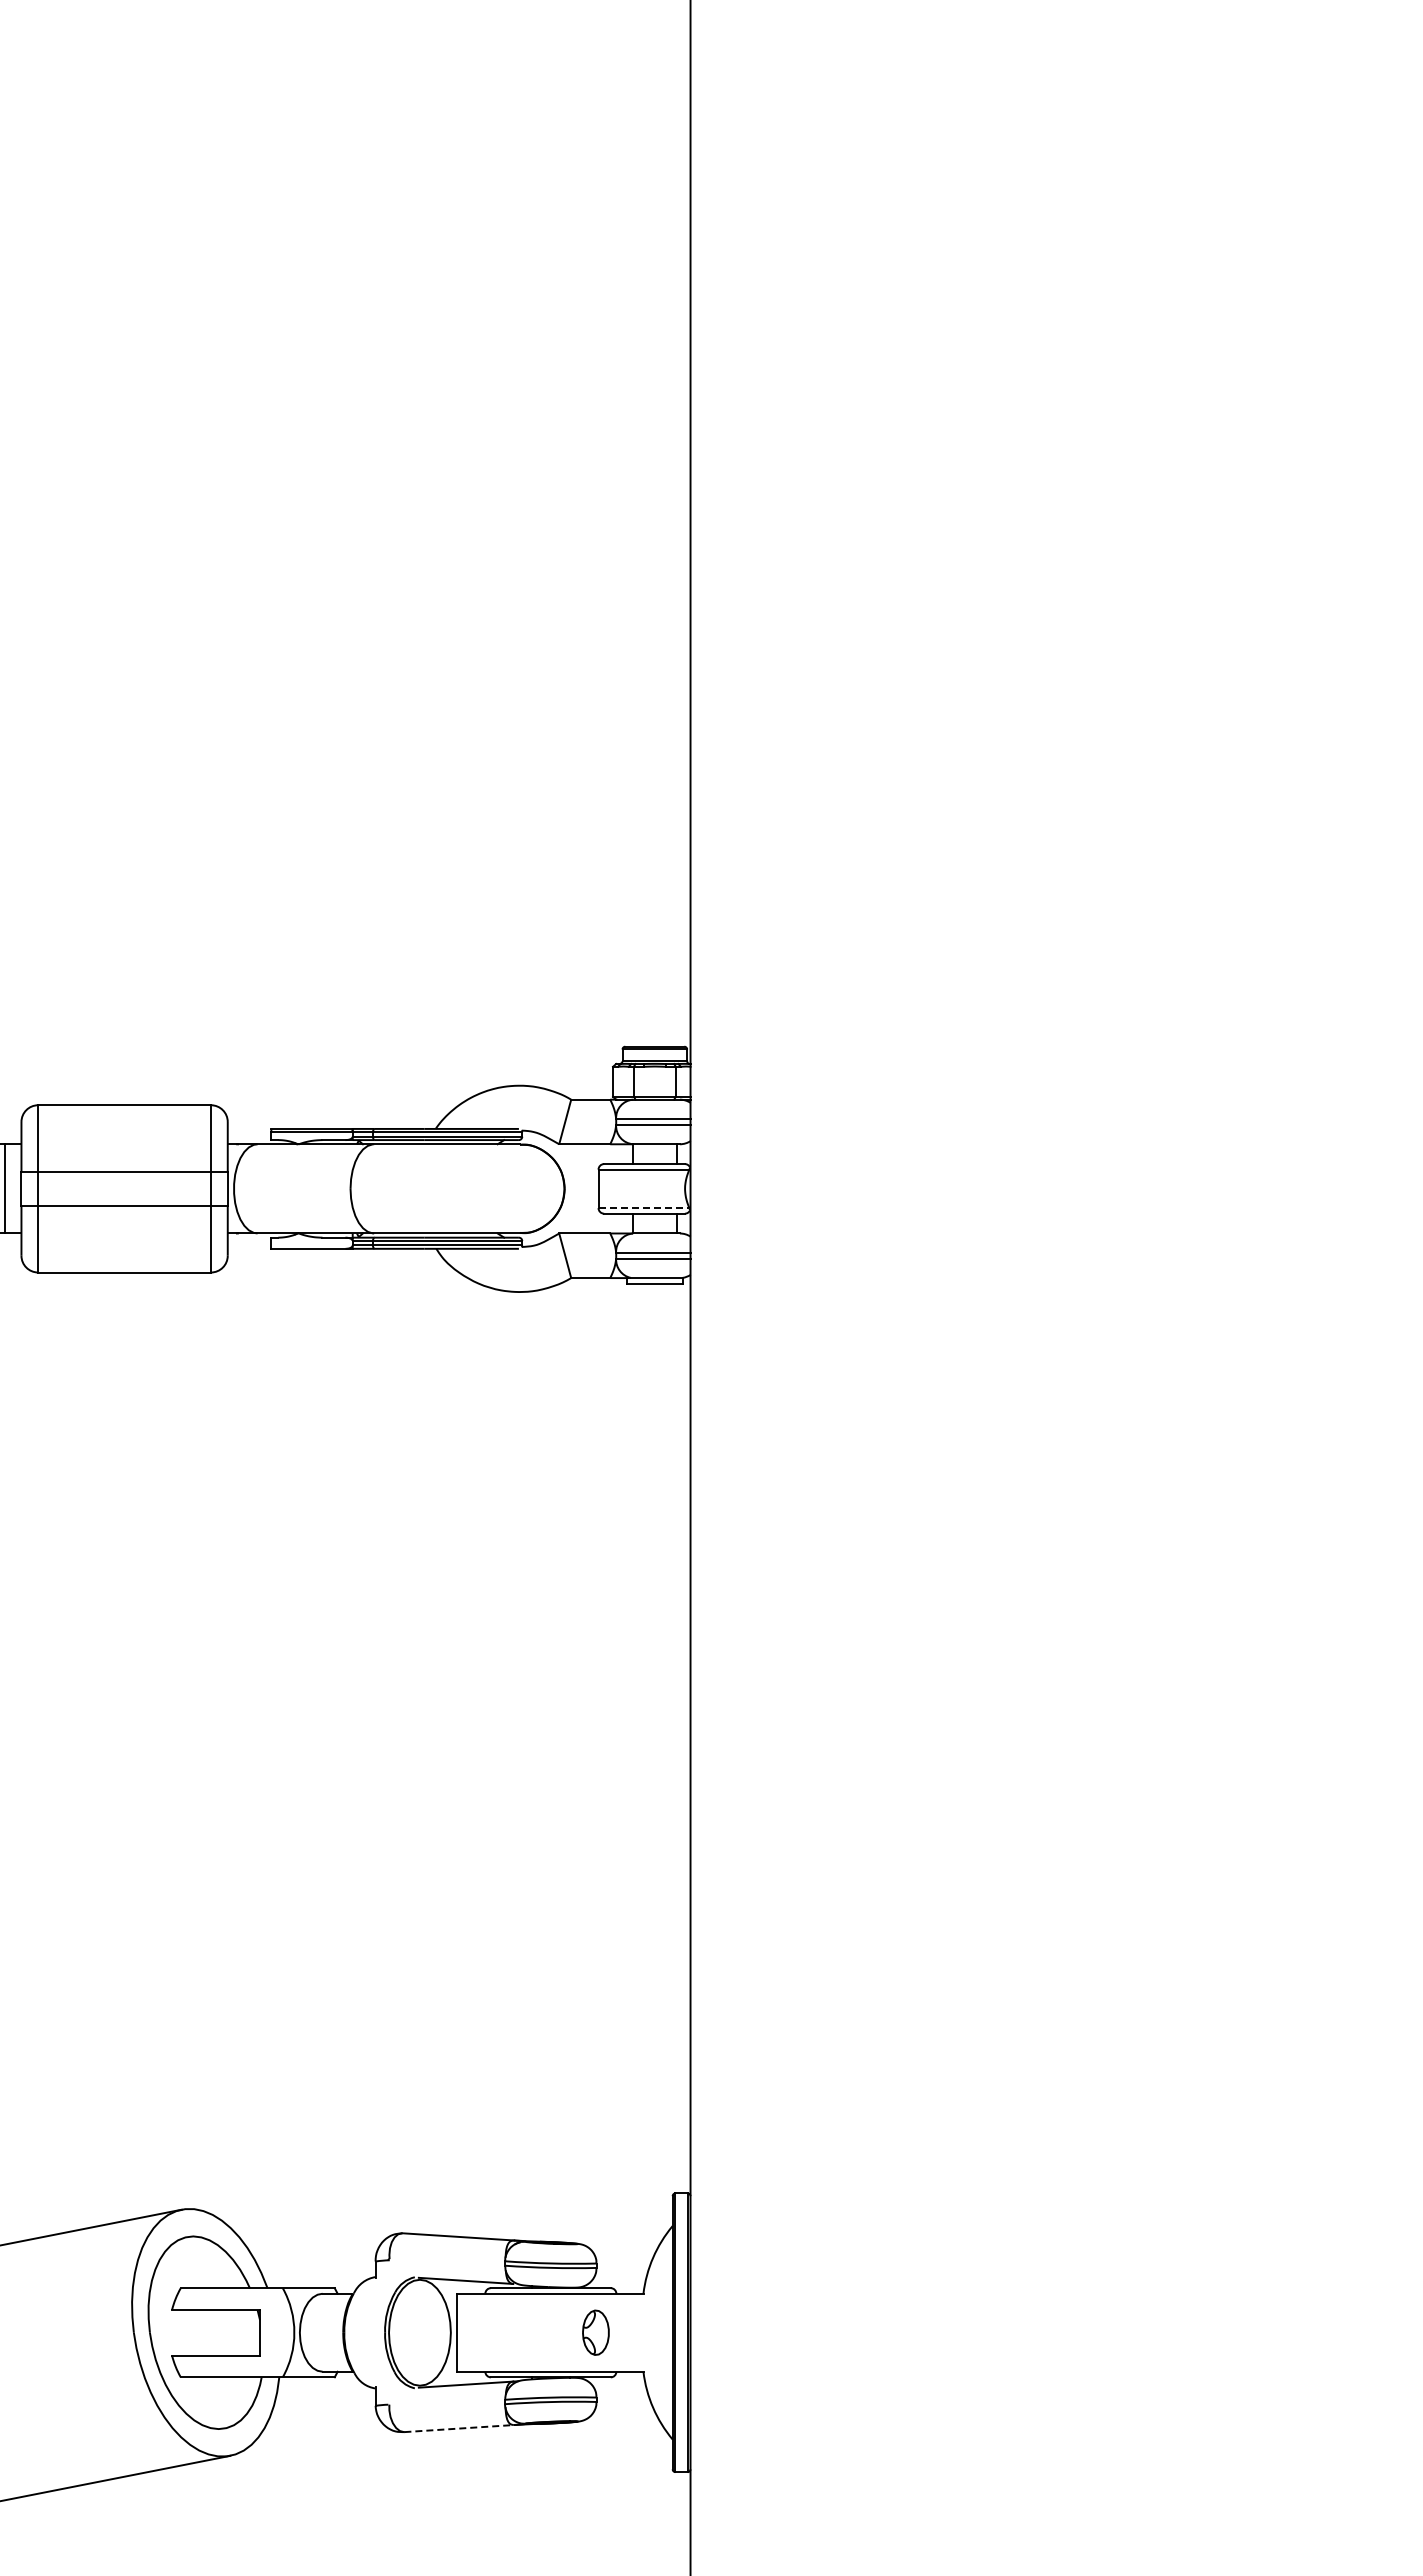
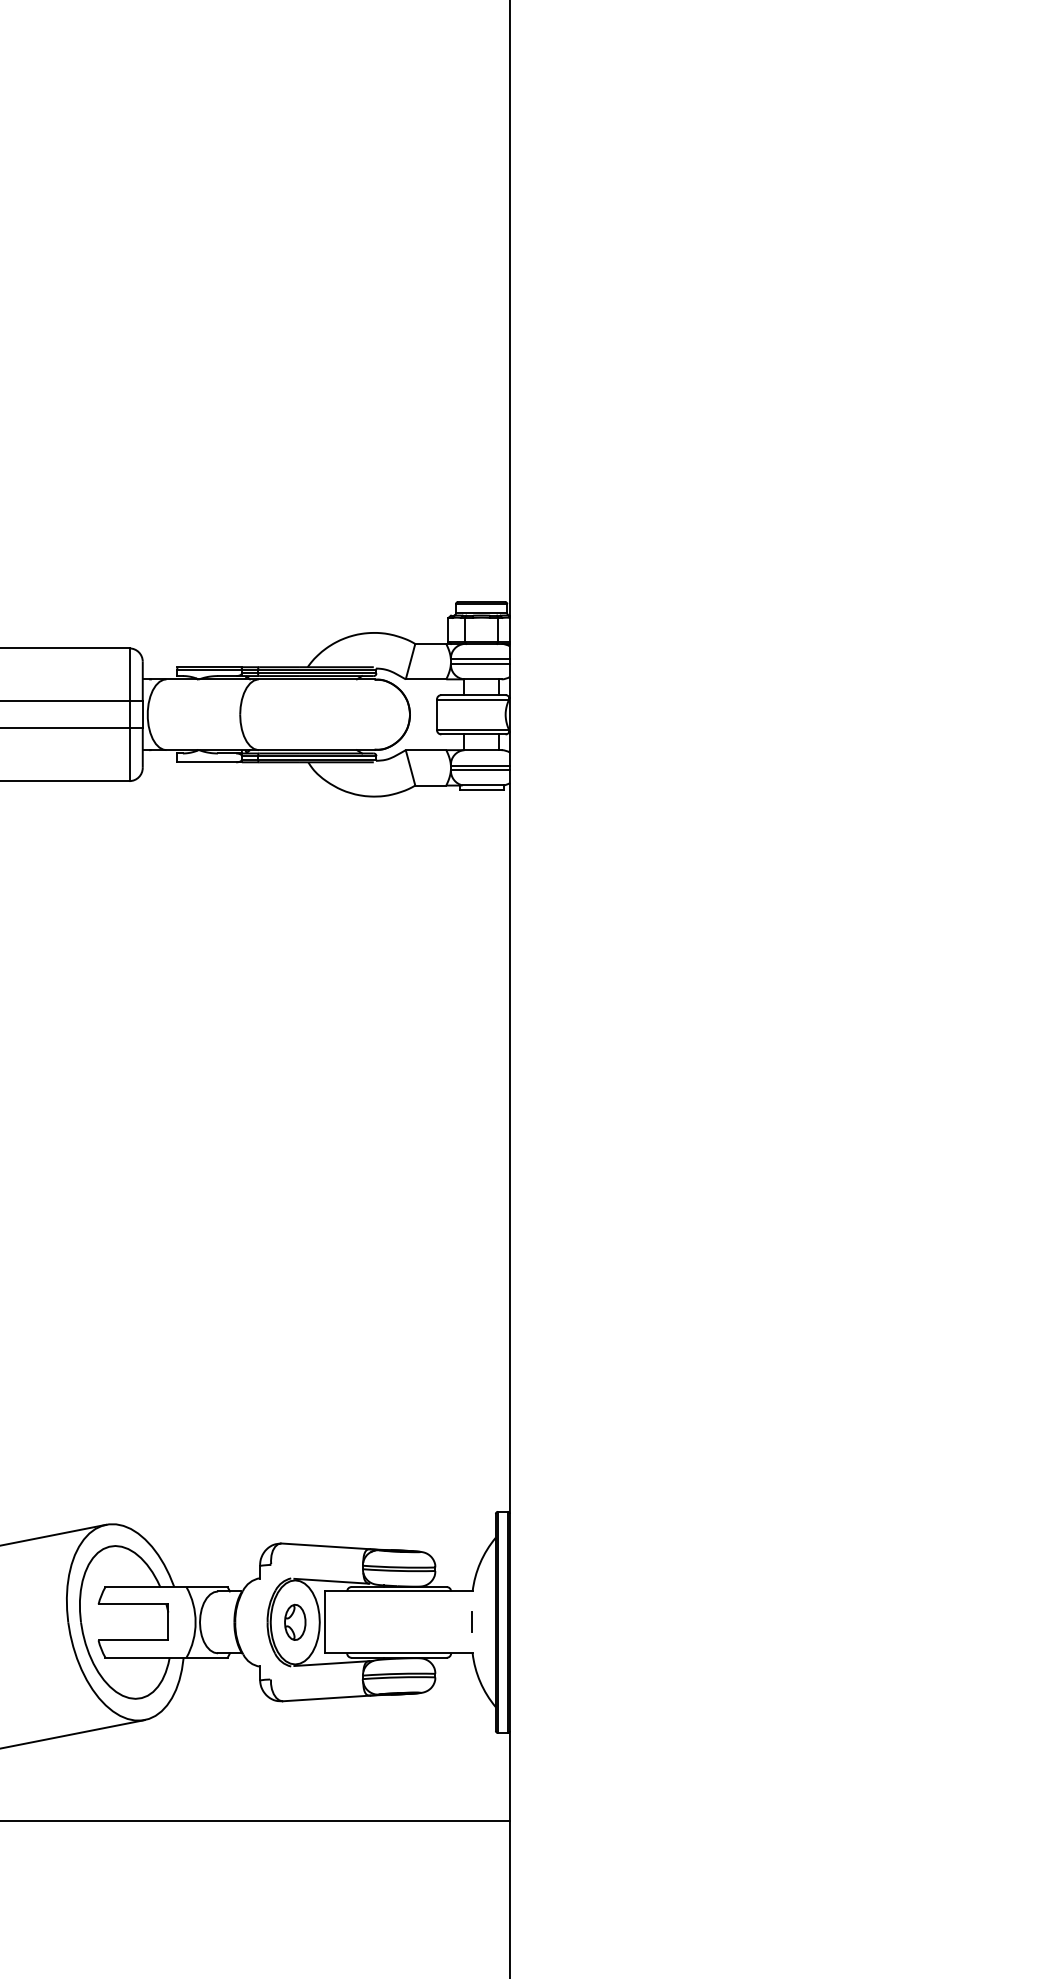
line: (644, 1208) -> (473, 730), dashed -> solid
part: (595, 2332) -> (294, 1622), moved
line: (642, 2332) -> (471, 1622), added
line: (459, 2428) -> (326, 1698), dashed -> solid

